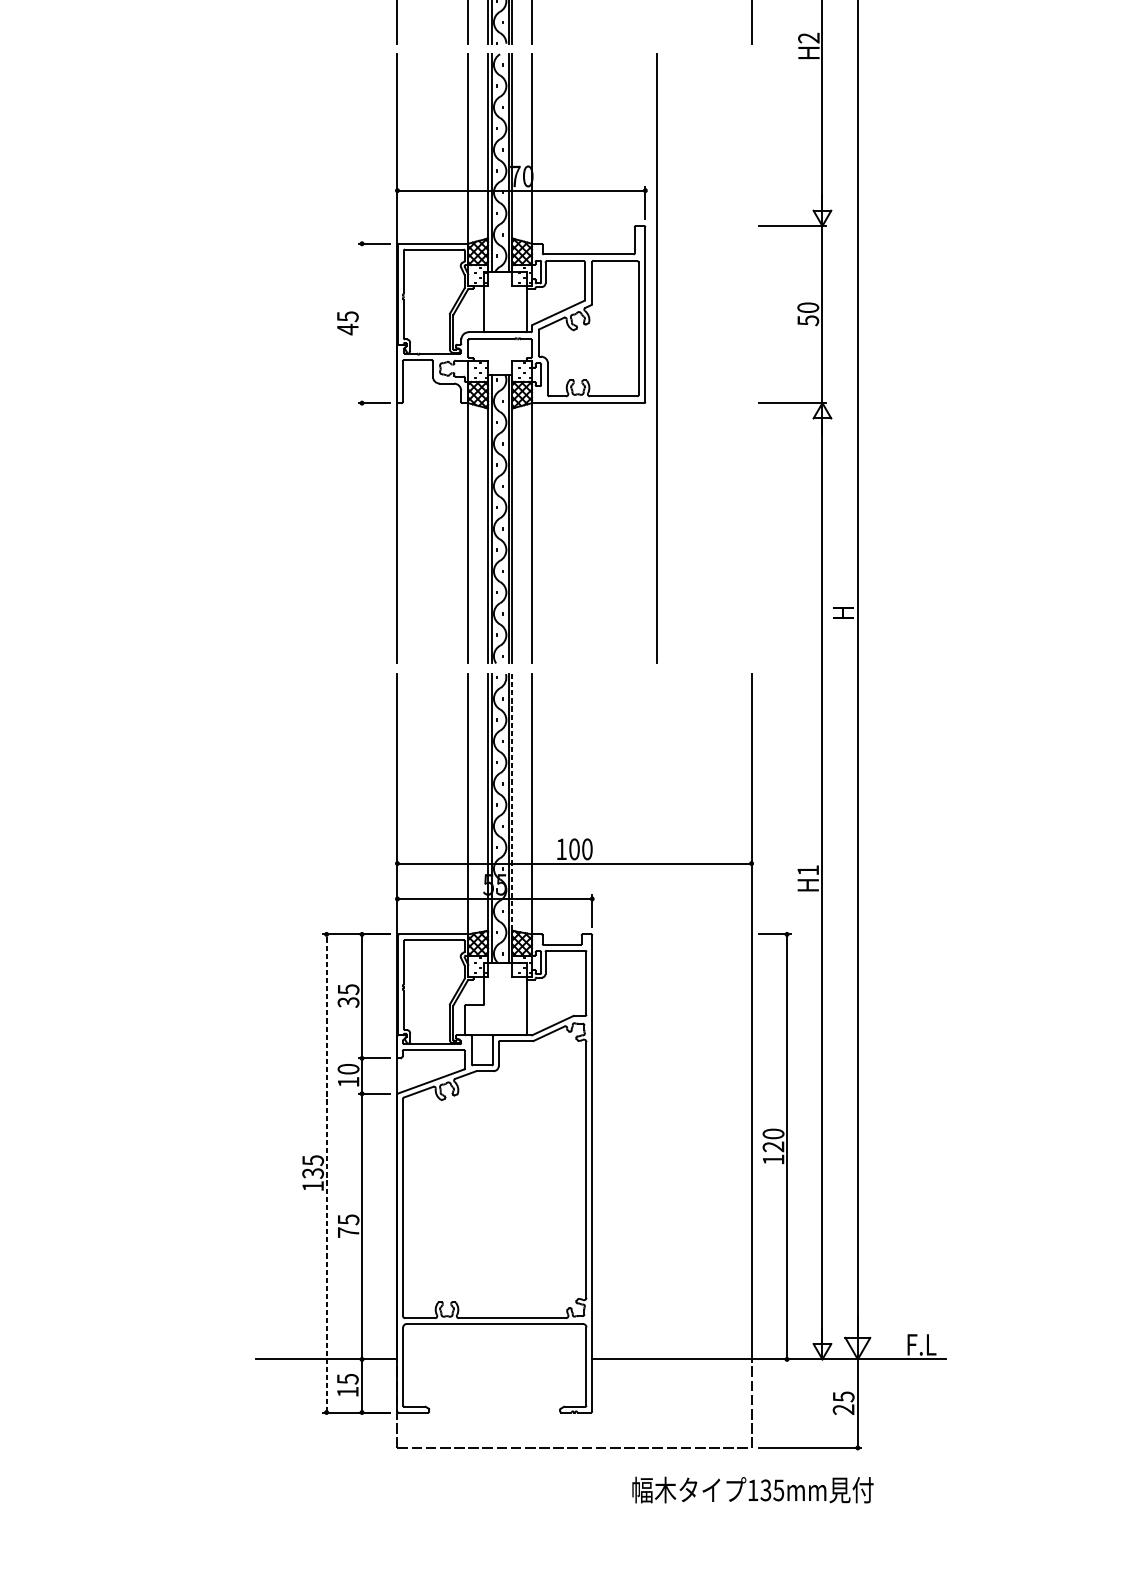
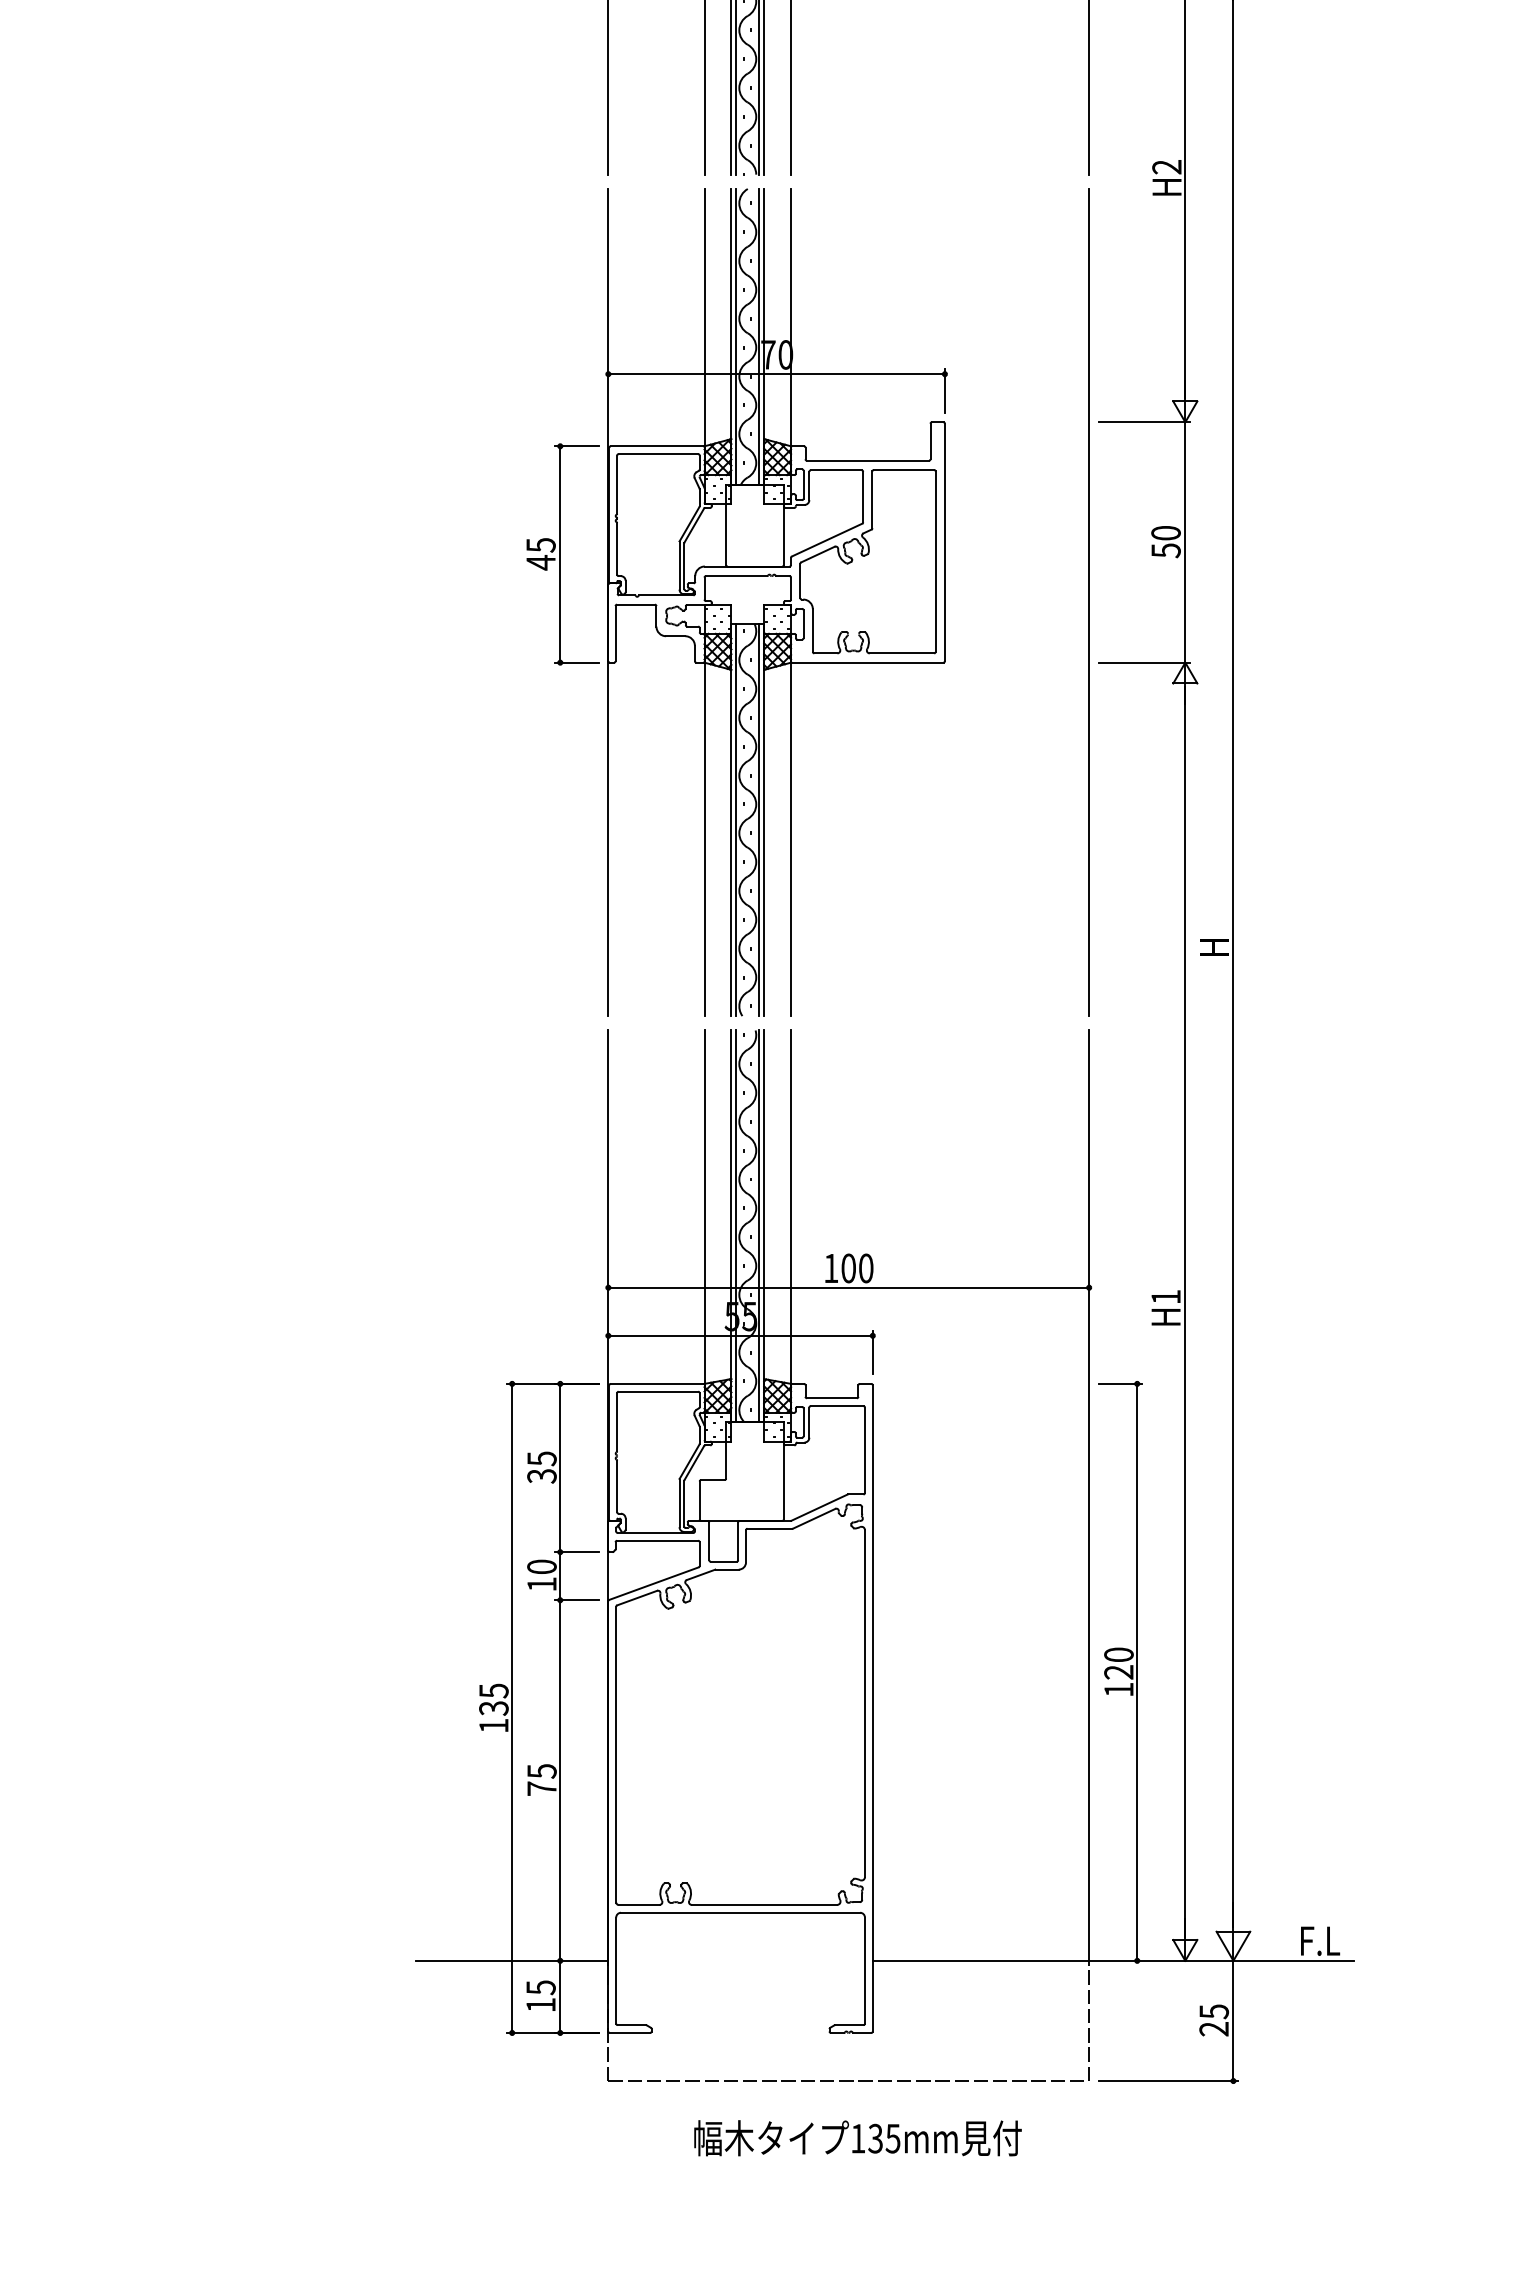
line: (362, 323) -> (560, 554), added
line: (656, 358) -> (1088, 602), moved
line: (512, 818) -> (764, 1226), dashed -> solid
line: (326, 1173) -> (512, 1708), dashed -> solid
text: (752, 1490) -> (857, 2138), moved

